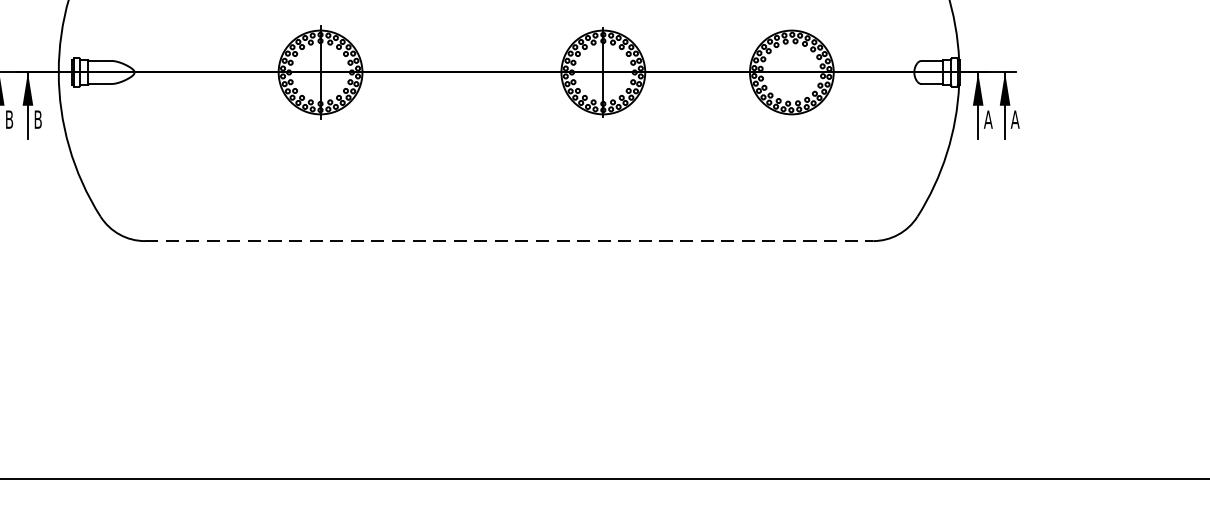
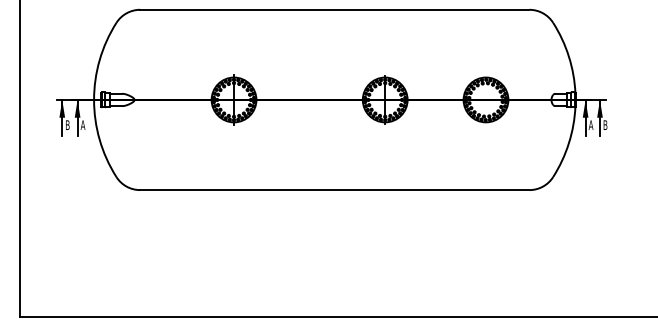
text: (37, 118) -> (82, 124), B -> A
text: (1015, 118) -> (605, 124), A -> B
line: (508, 241) -> (334, 190), dashed -> solid

